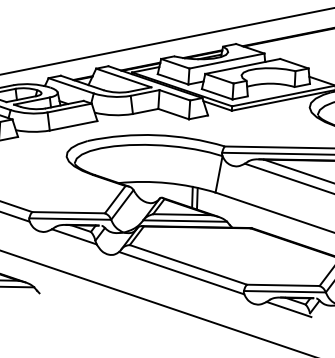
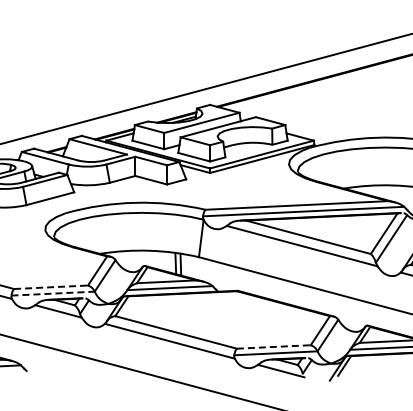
line: (69, 212) -> (51, 287), solid -> dashed
line: (70, 218) -> (53, 293), solid -> dashed
line: (282, 284) -> (273, 346), solid -> dashed

